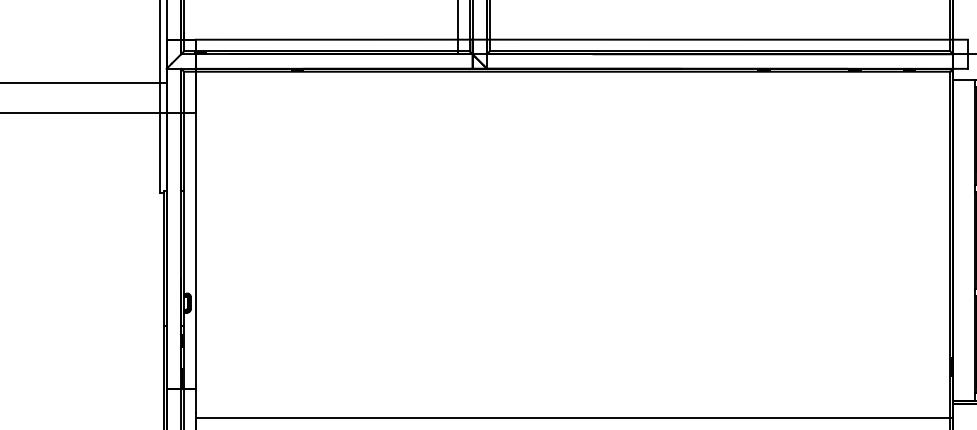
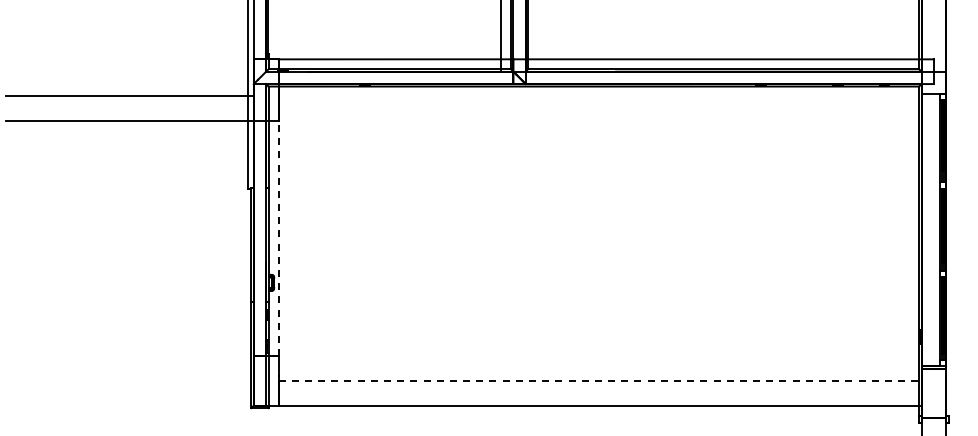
line: (195, 250) -> (278, 238), solid -> dashed
line: (575, 418) -> (600, 380), solid -> dashed

